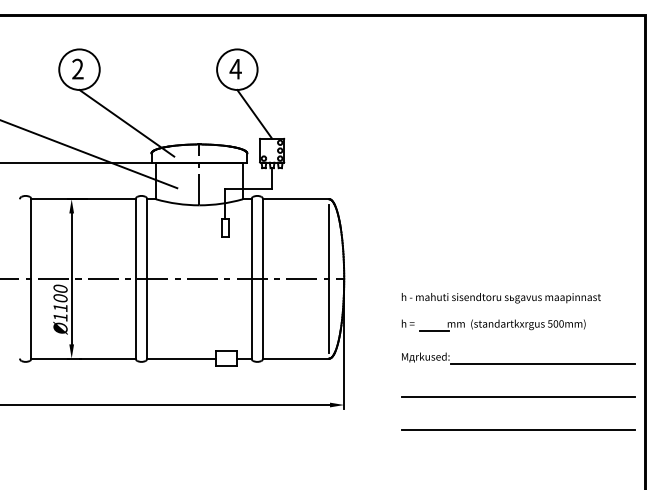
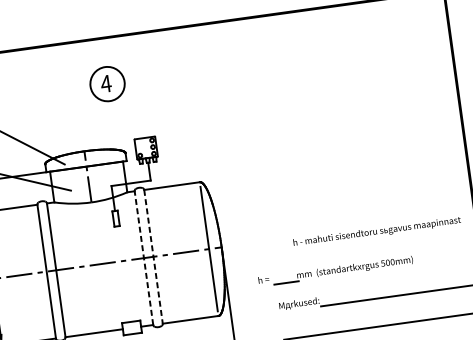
line: (254, 113) -> (127, 118), removed
line: (251, 278) -> (143, 257), solid -> dashed
line: (263, 278) -> (153, 256), solid -> dashed
text: (500, 298) -> (376, 232), moved
part: (493, 325) -> (335, 271), moved

